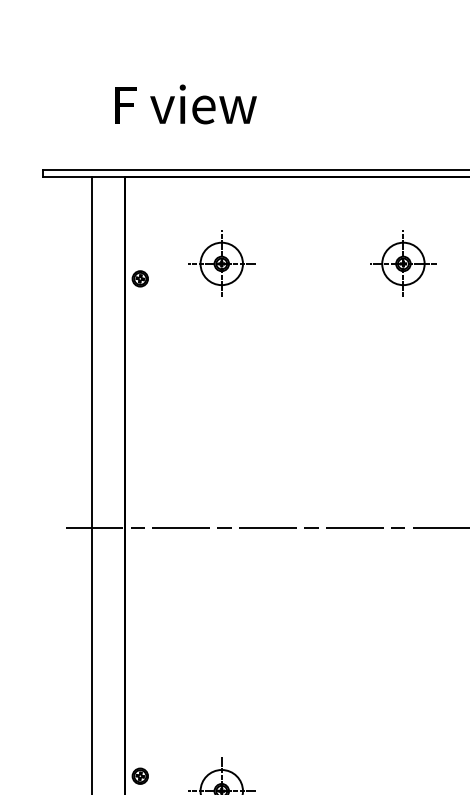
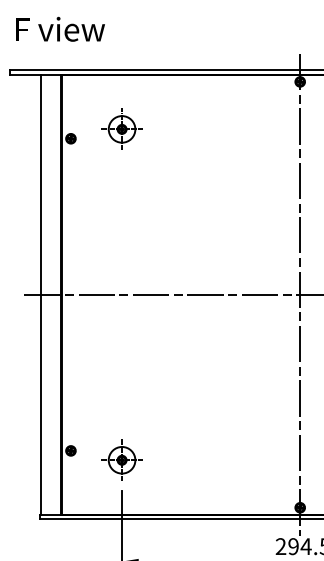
text: (185, 103) -> (60, 28), moved
part: (402, 262) -> (235, 128), removed

